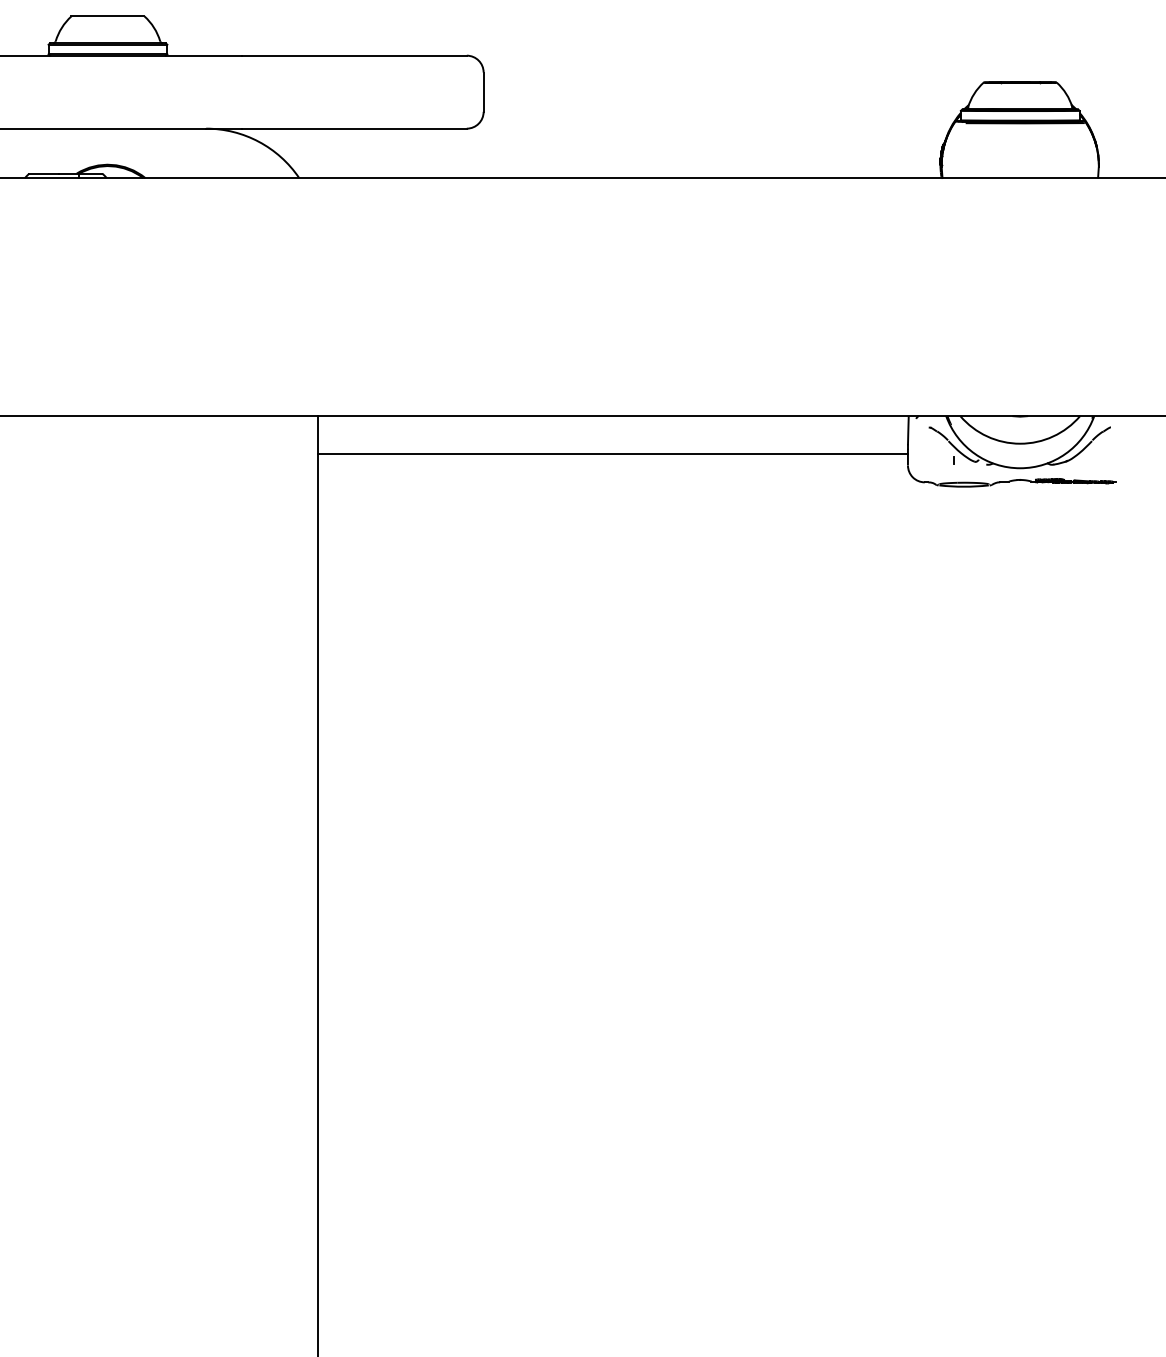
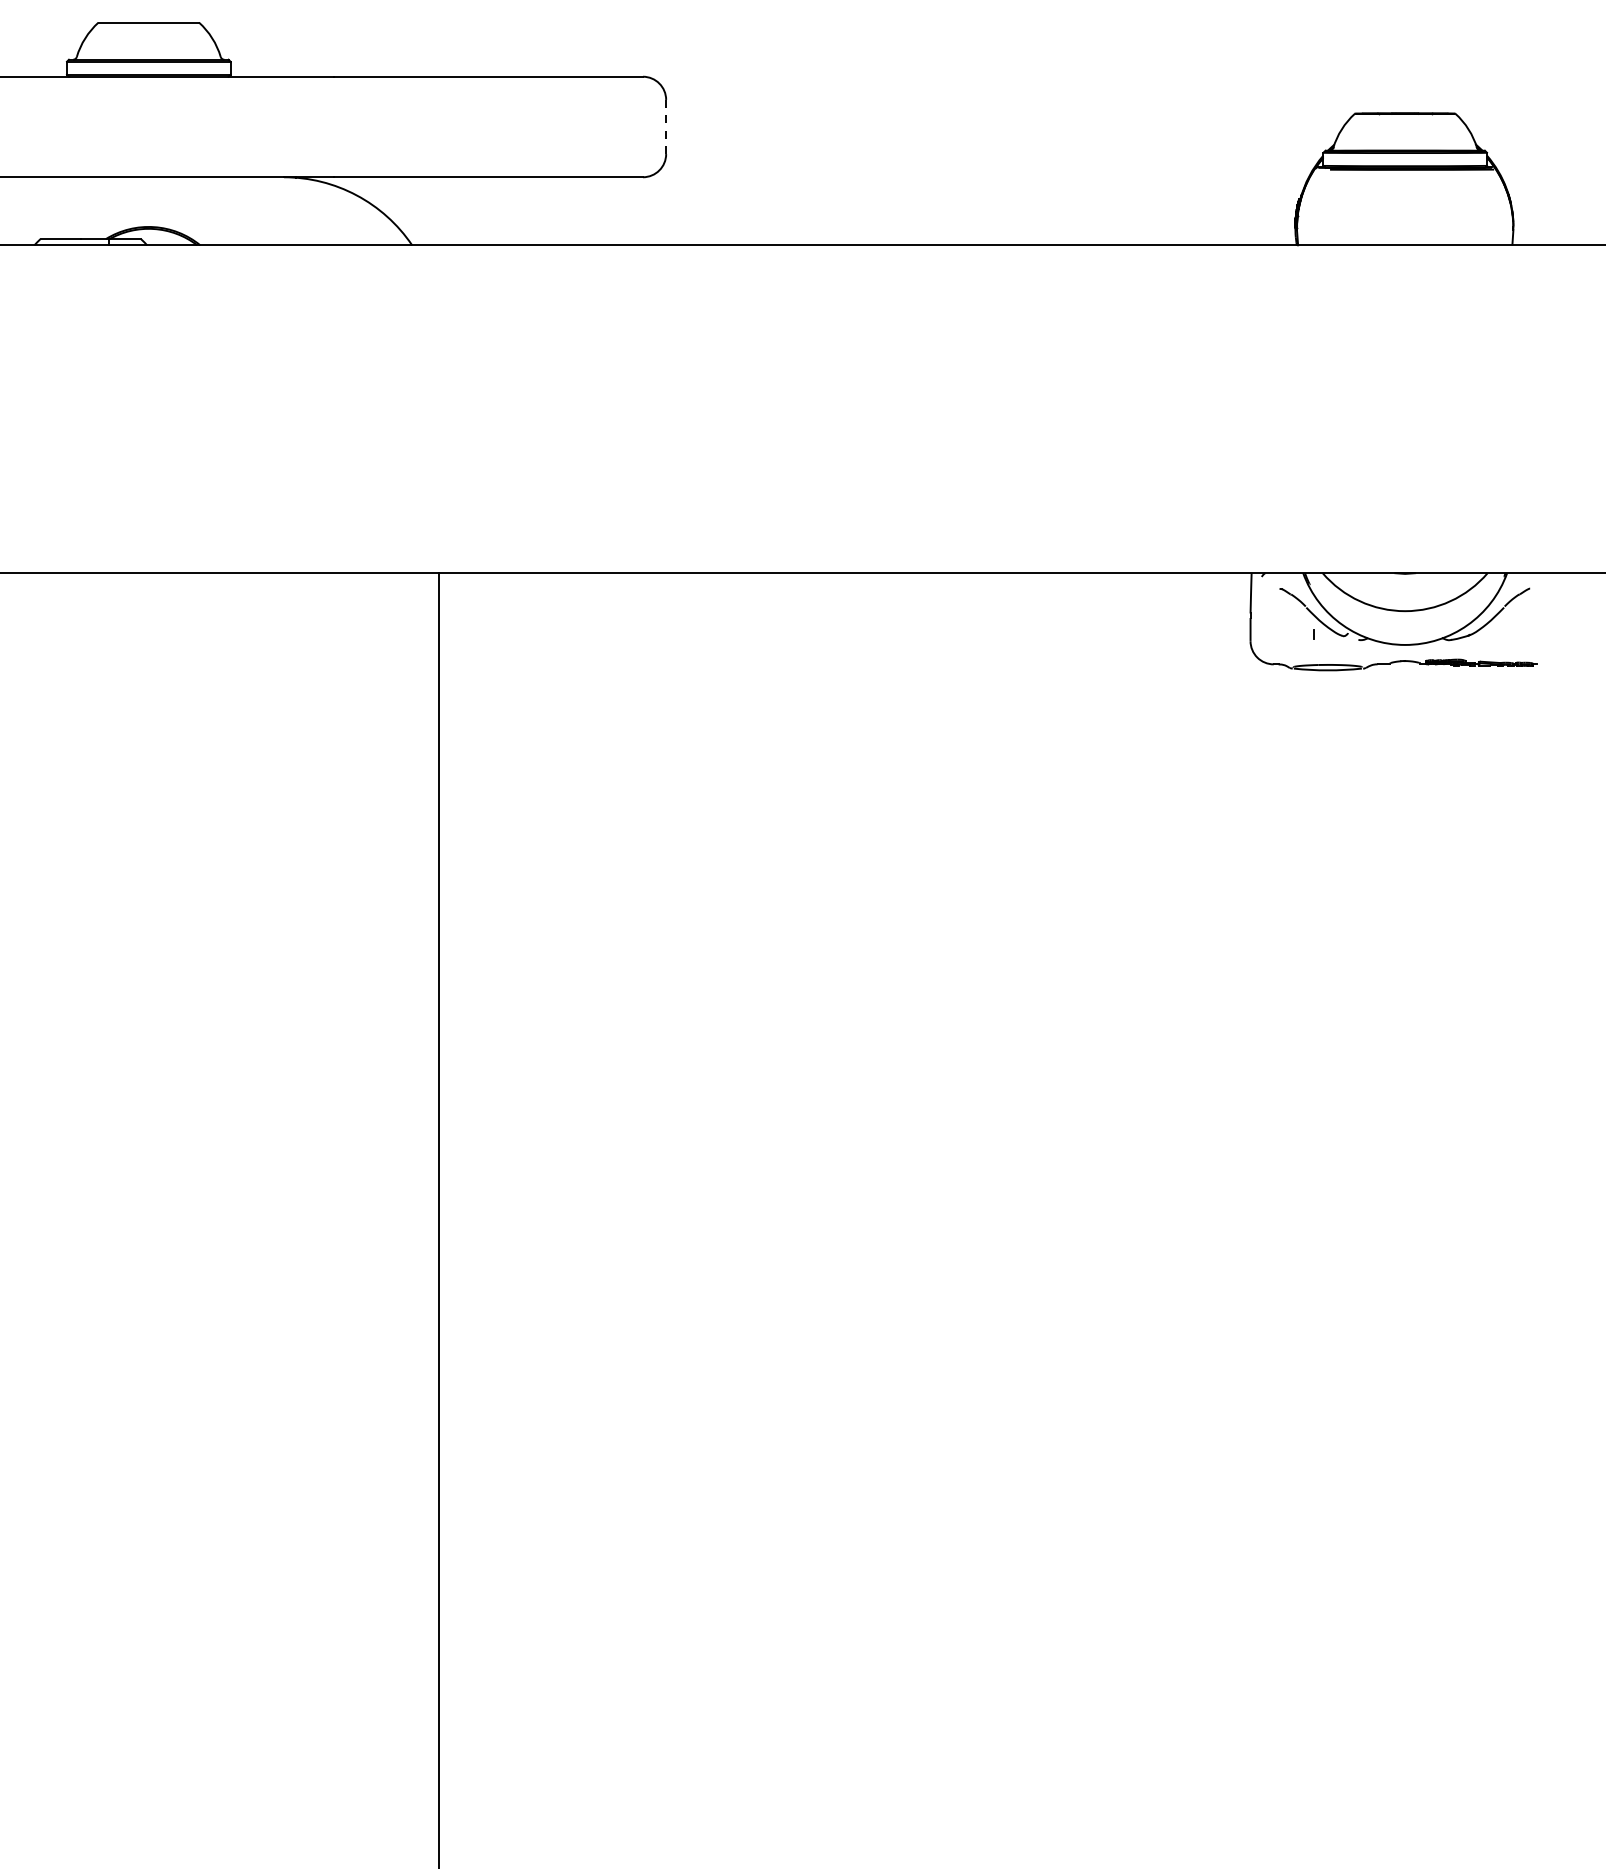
line: (483, 91) -> (666, 126), solid -> dashed
line: (613, 454) -> (844, 625), removed

